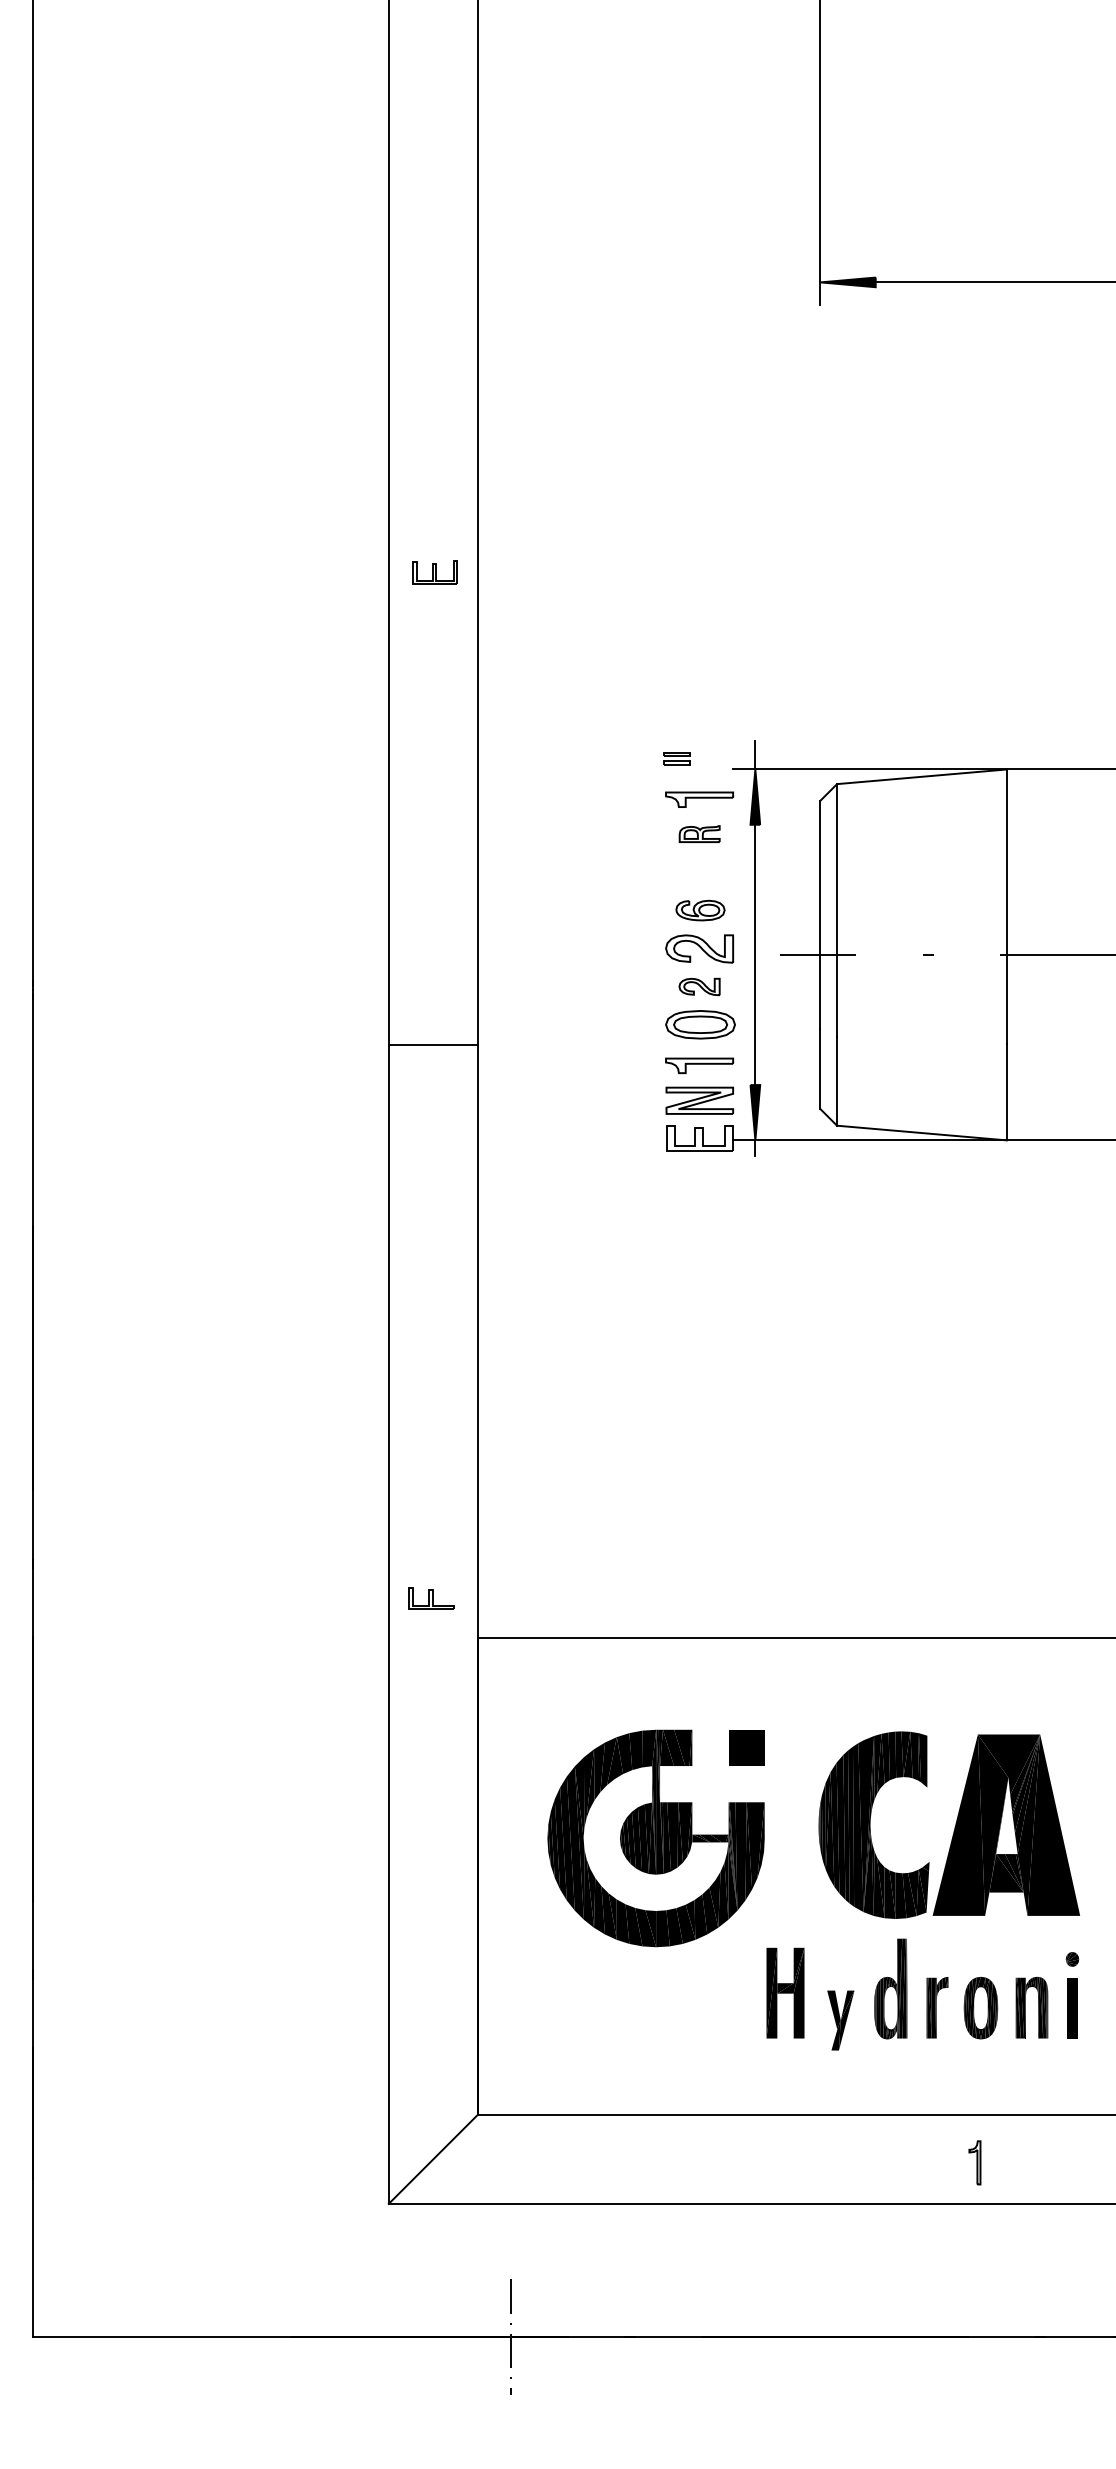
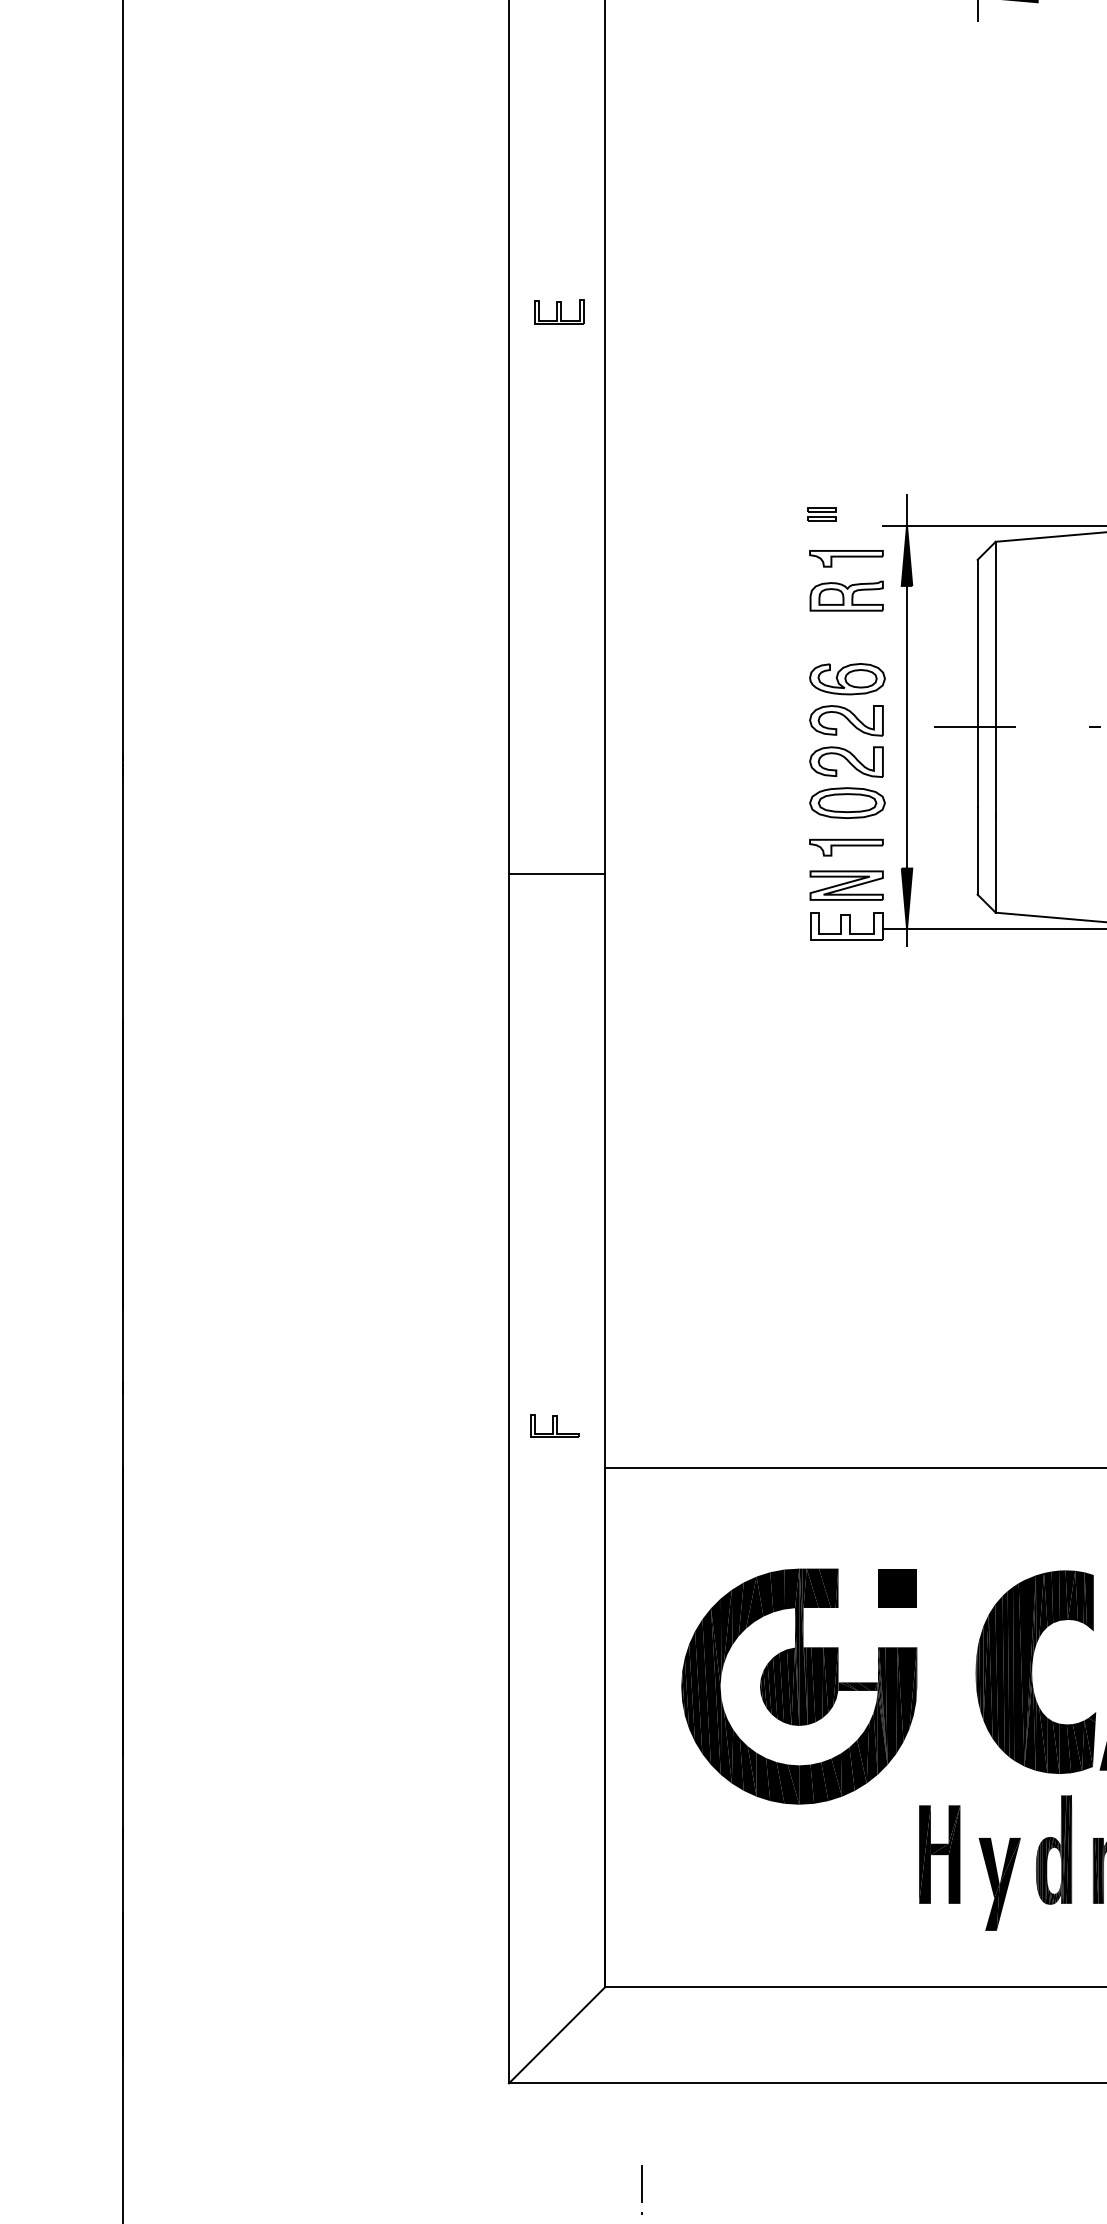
part: (699, 833) -> (846, 595), size x1.67
part: (700, 910) -> (847, 679), size x1.43
part: (699, 986) -> (846, 761), size x1.67
line: (432, 1044) -> (556, 873), moved
part: (840, 2020) -> (999, 1884), size x1.43

